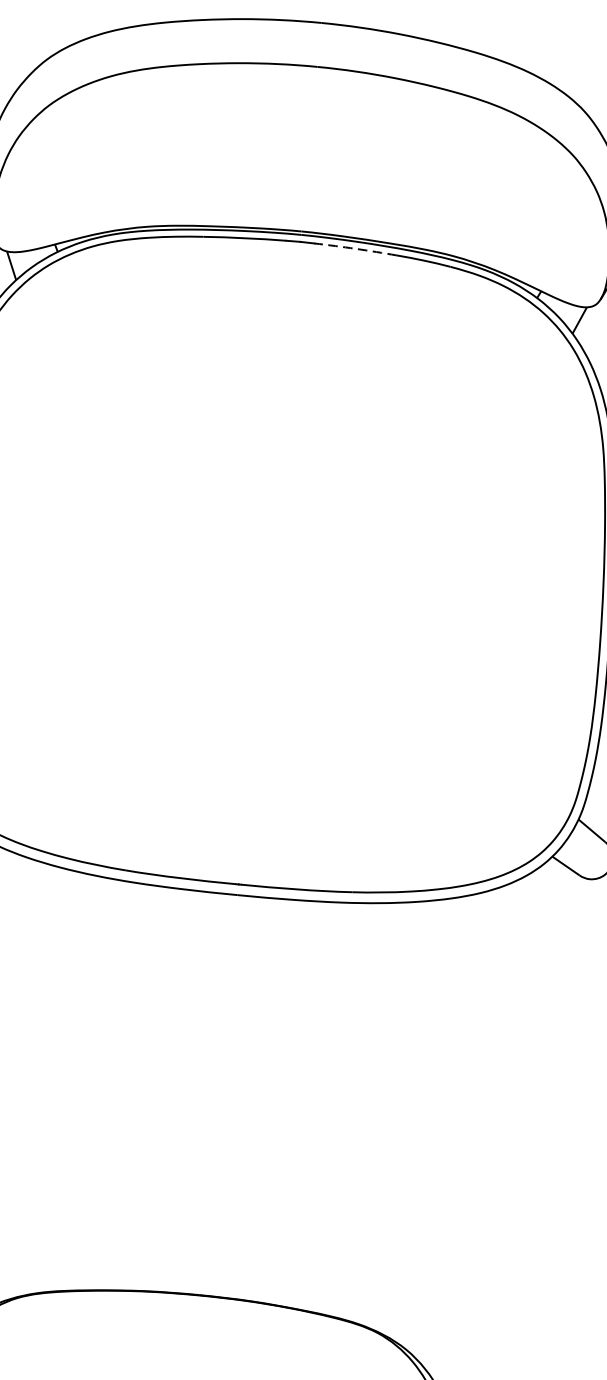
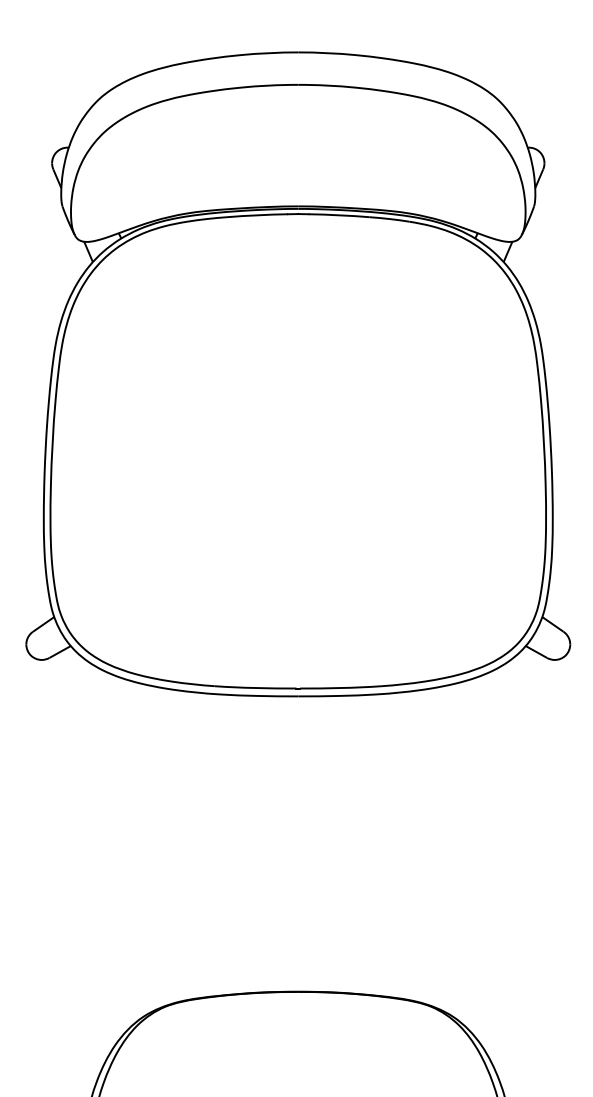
arc: (356, 249) -> (339, 215), dashed -> solid

